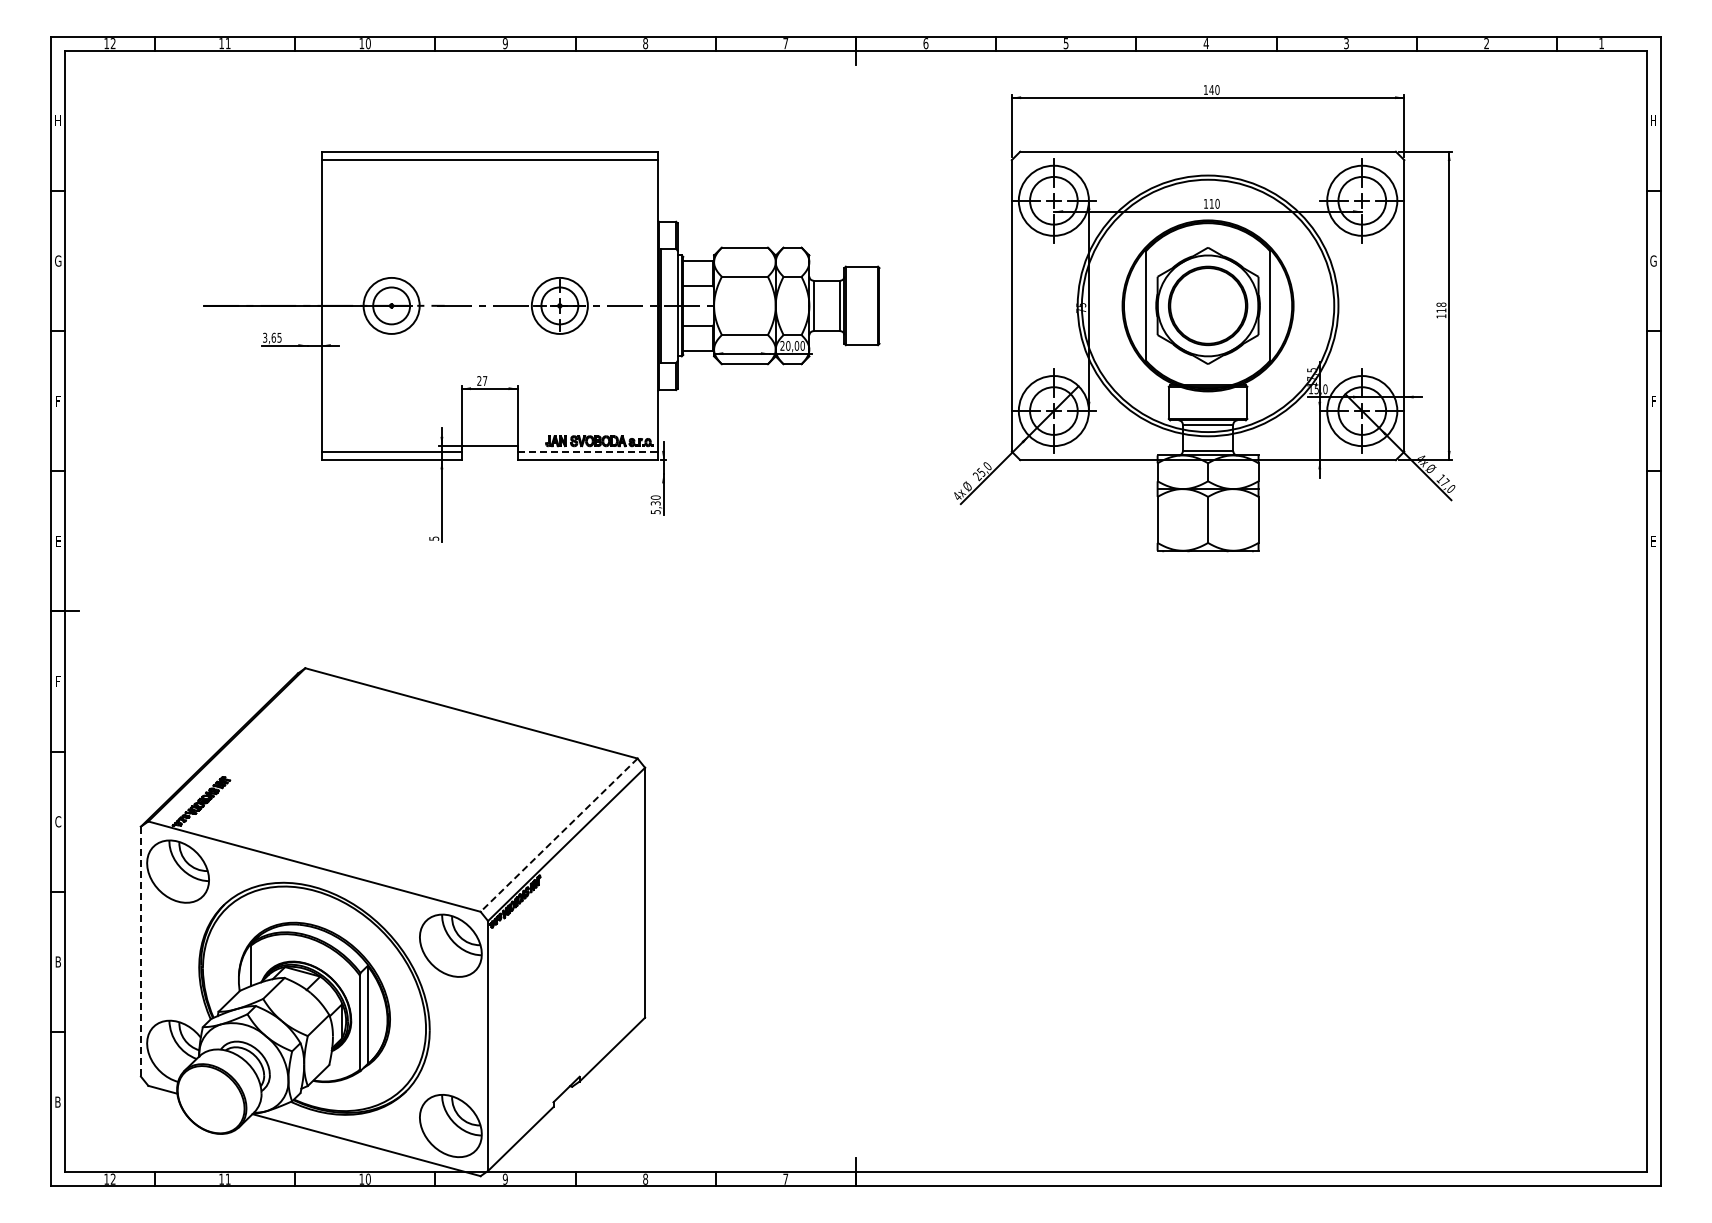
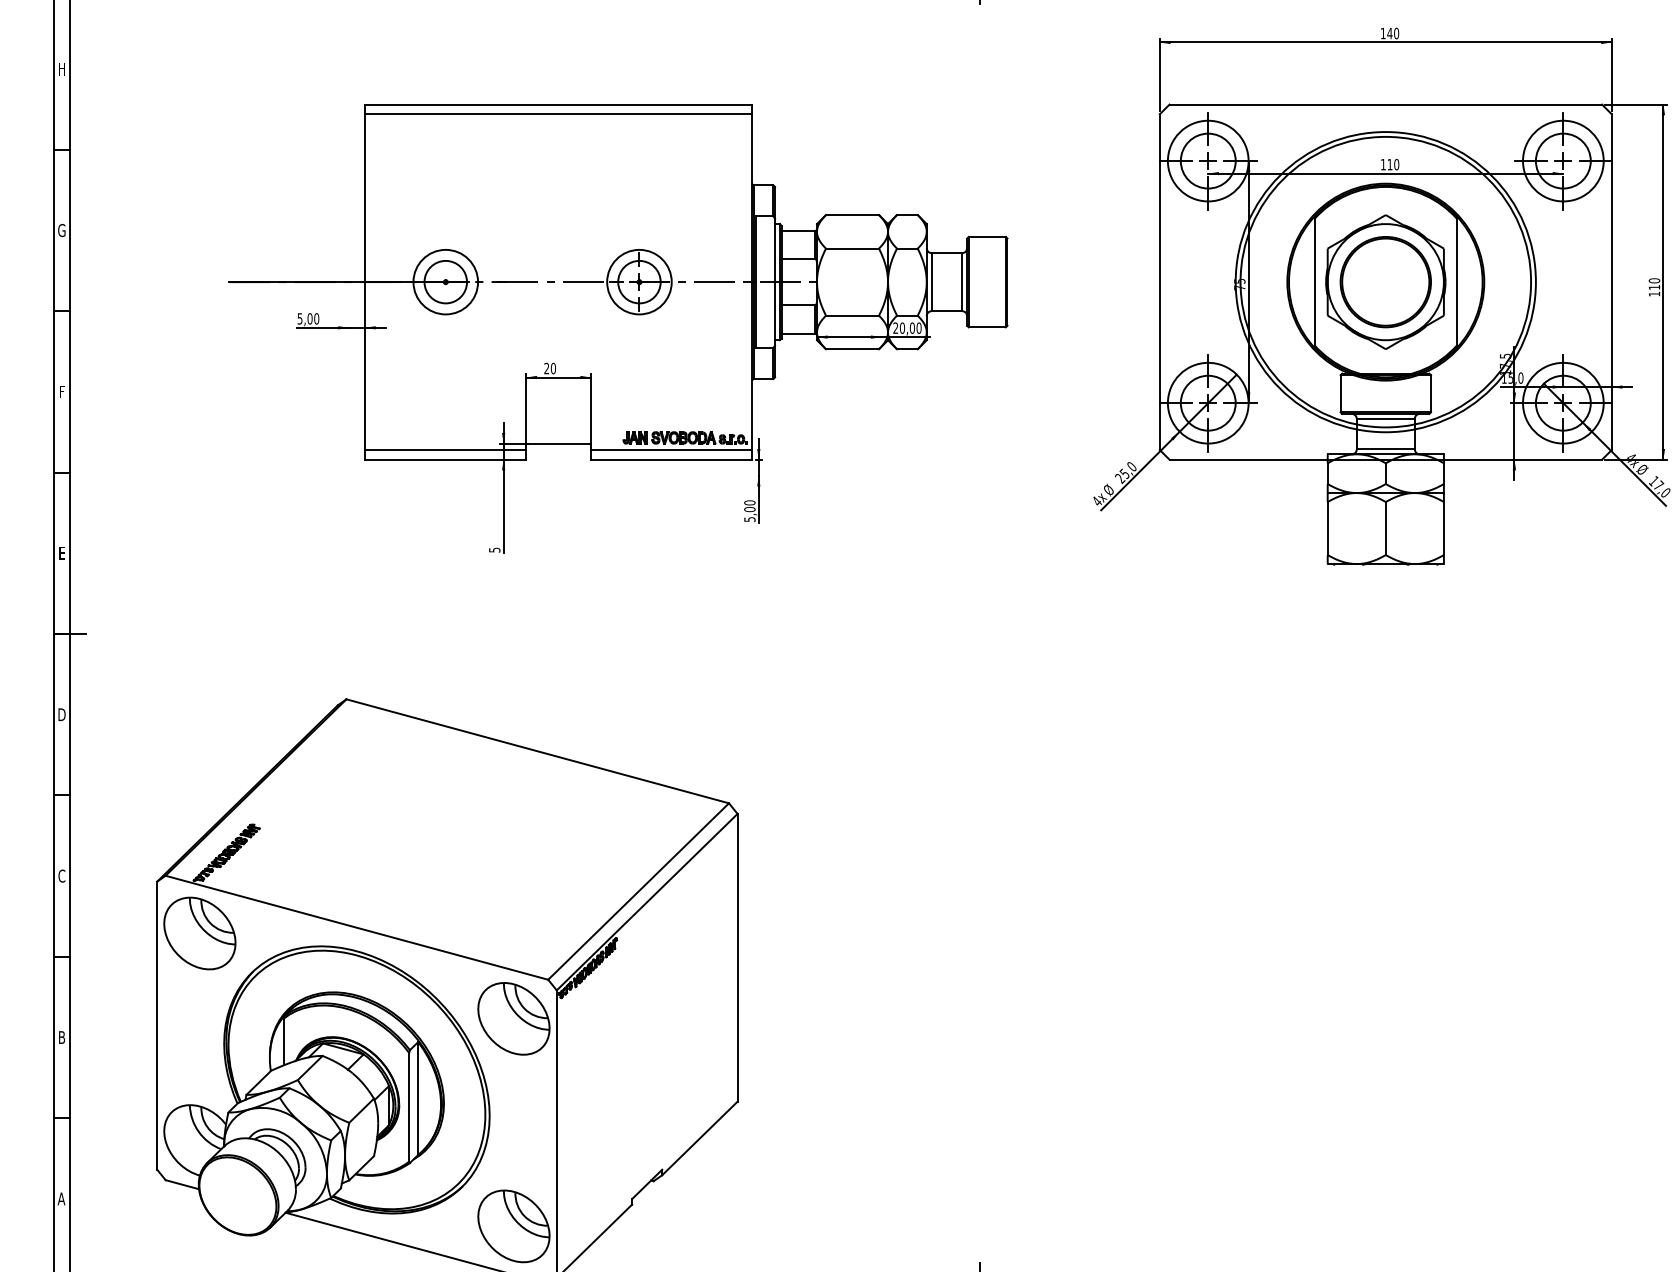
text: (1441, 304) -> (1654, 280), 118 -> 110
text: (272, 337) -> (308, 318), 3,65 -> 5,00
text: (485, 380) -> (553, 368), 27 -> 20
line: (588, 451) -> (672, 449), dashed -> solid
text: (655, 503) -> (749, 509), 5,30 -> 5,00
text: (58, 681) -> (62, 714), F -> D
line: (559, 835) -> (639, 891), dashed -> solid
line: (140, 951) -> (156, 1025), dashed -> solid
text: (57, 1101) -> (61, 1198), B -> A

